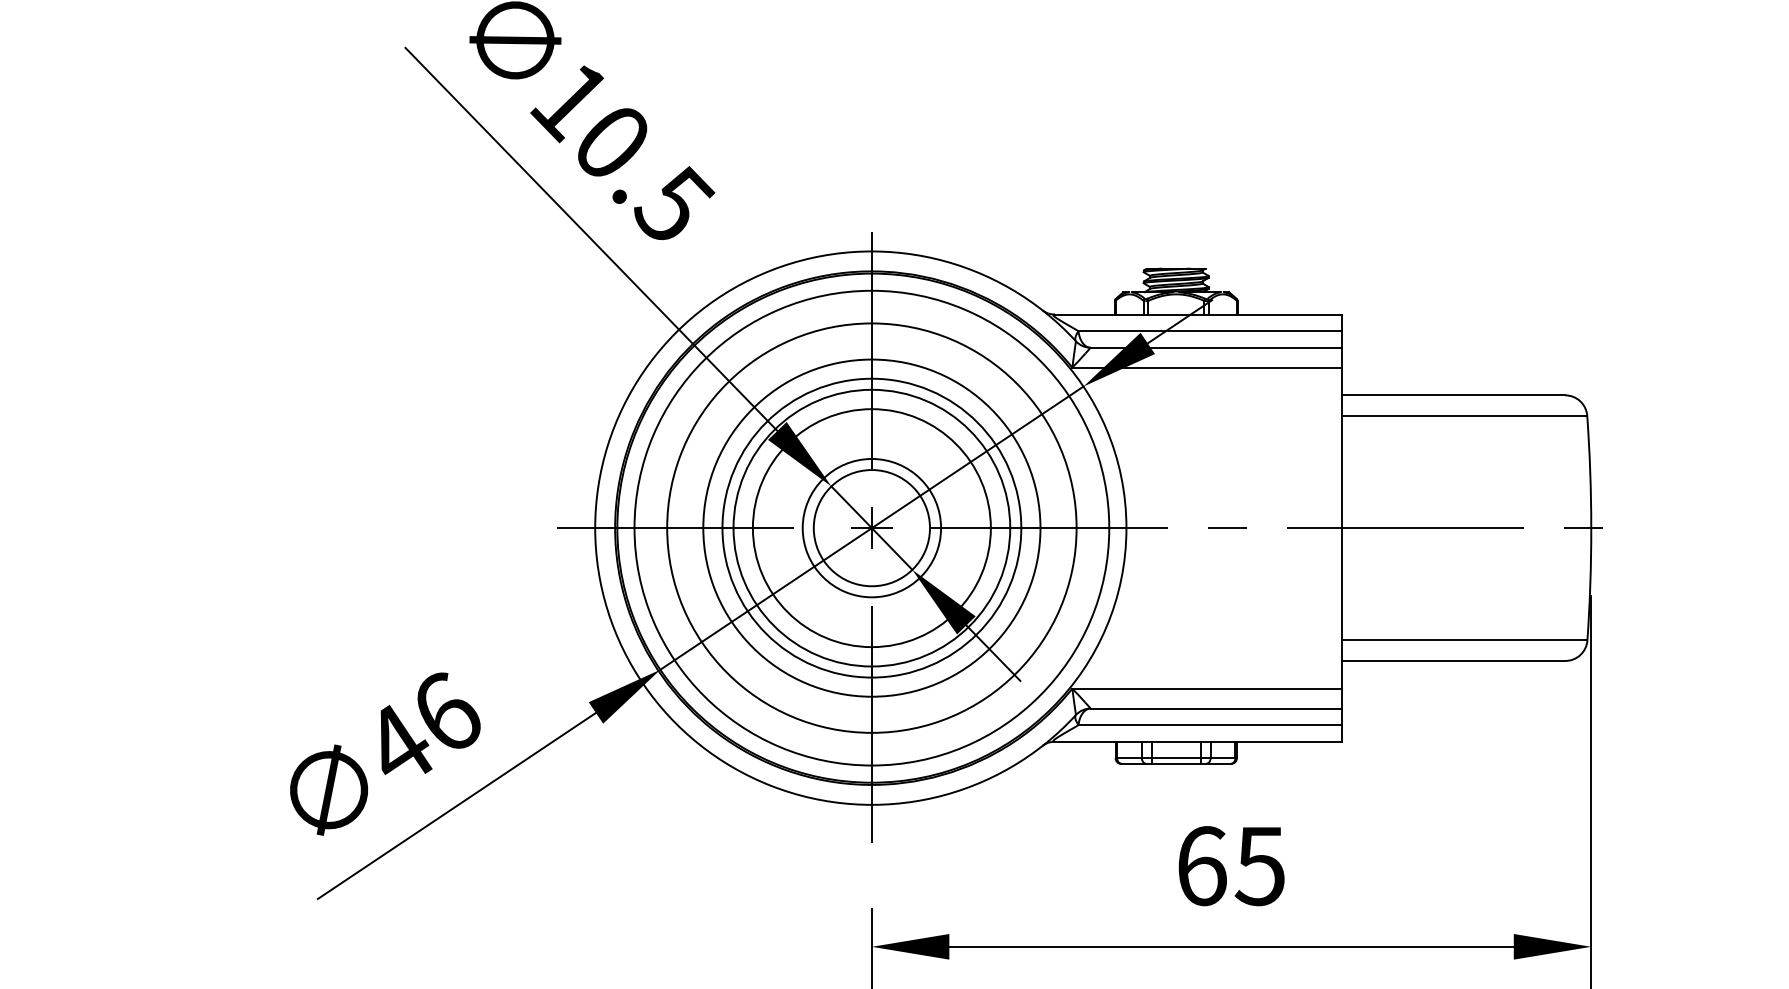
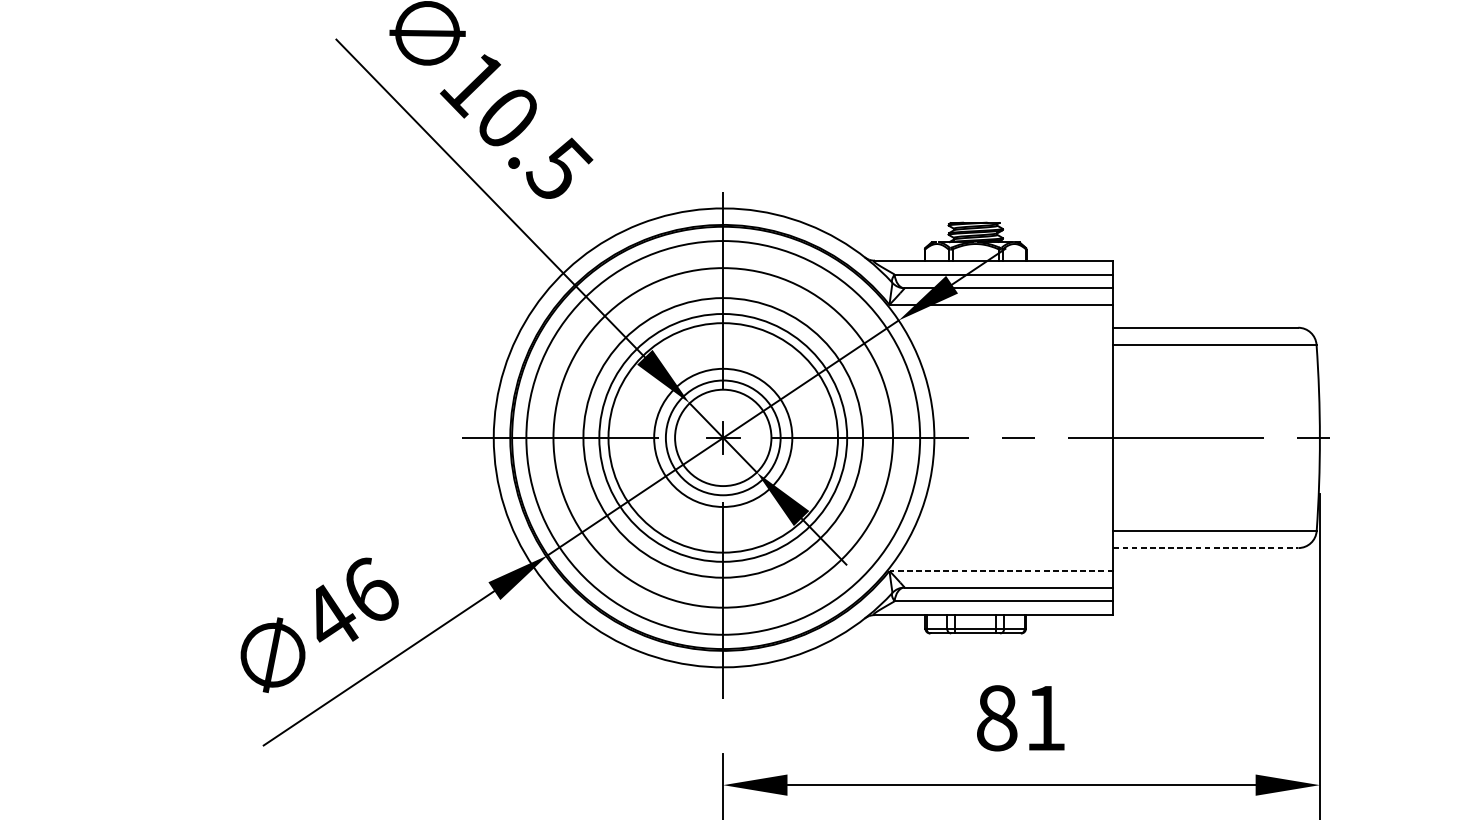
circle: (871, 528) -> (722, 438), size x0.7
line: (1453, 660) -> (1205, 547), solid -> dashed
line: (1207, 688) -> (1001, 570), solid -> dashed
text: (1230, 866) -> (1020, 718), 65 -> 81

